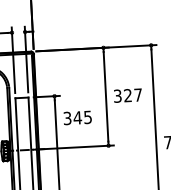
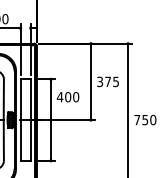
text: (132, 94) -> (111, 81), 327 -> 375
text: (76, 118) -> (67, 97), 345 -> 400

